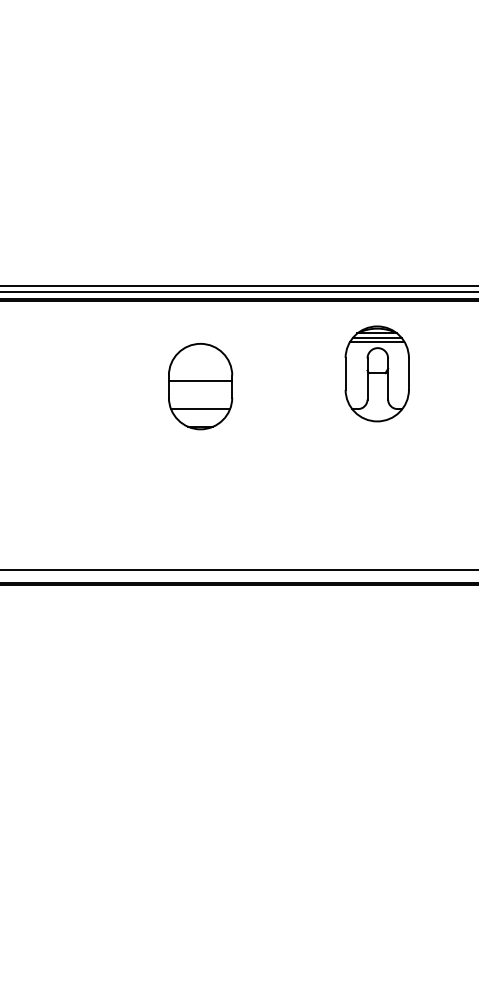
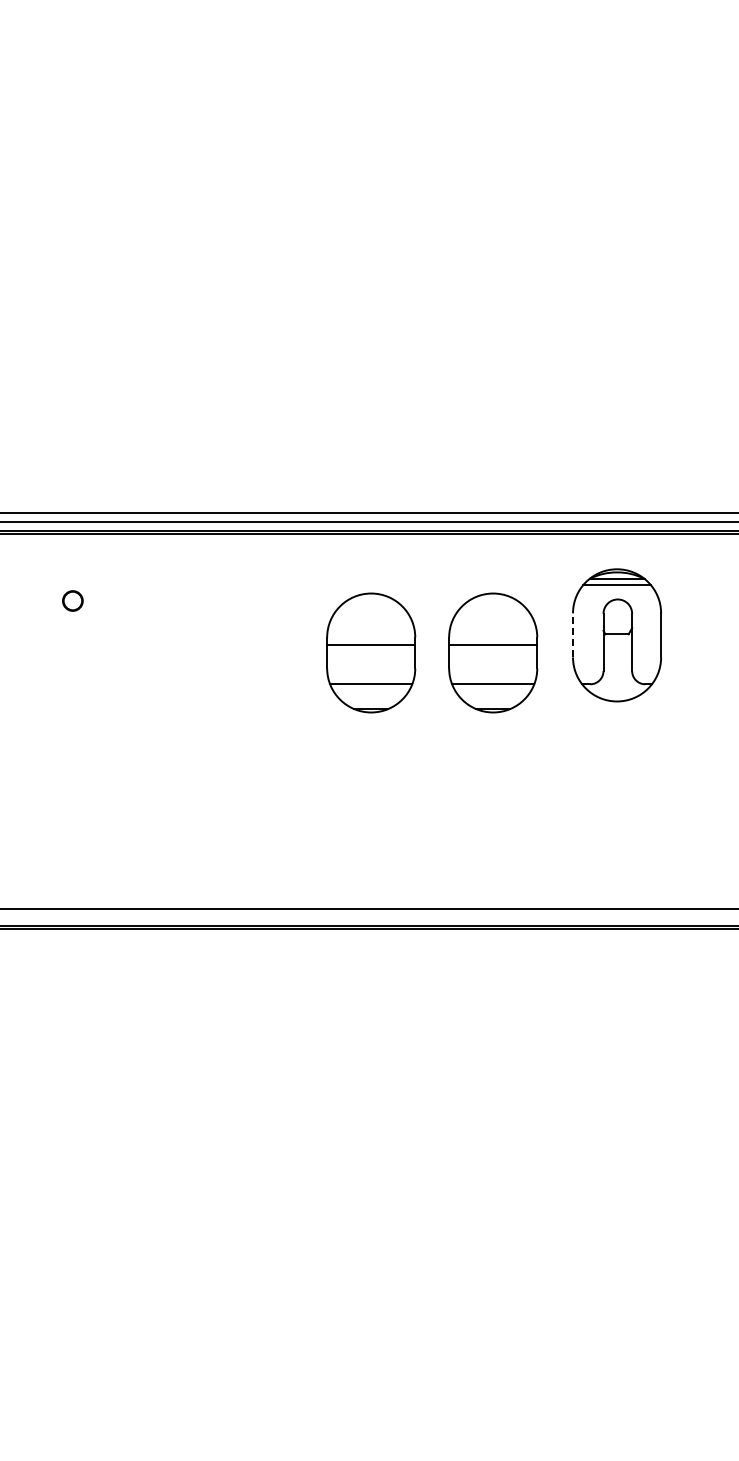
line: (376, 341) -> (616, 590), removed
line: (345, 373) -> (573, 634), solid -> dashed
part: (288, 386) -> (493, 652), added

